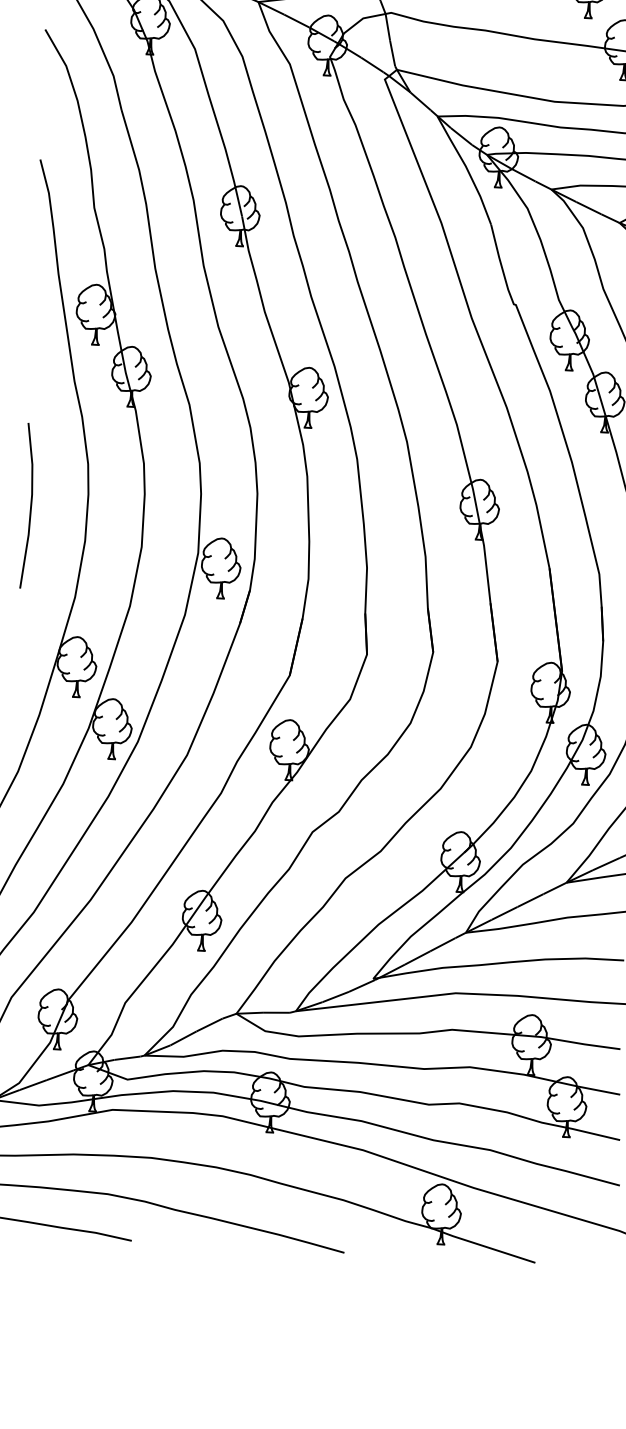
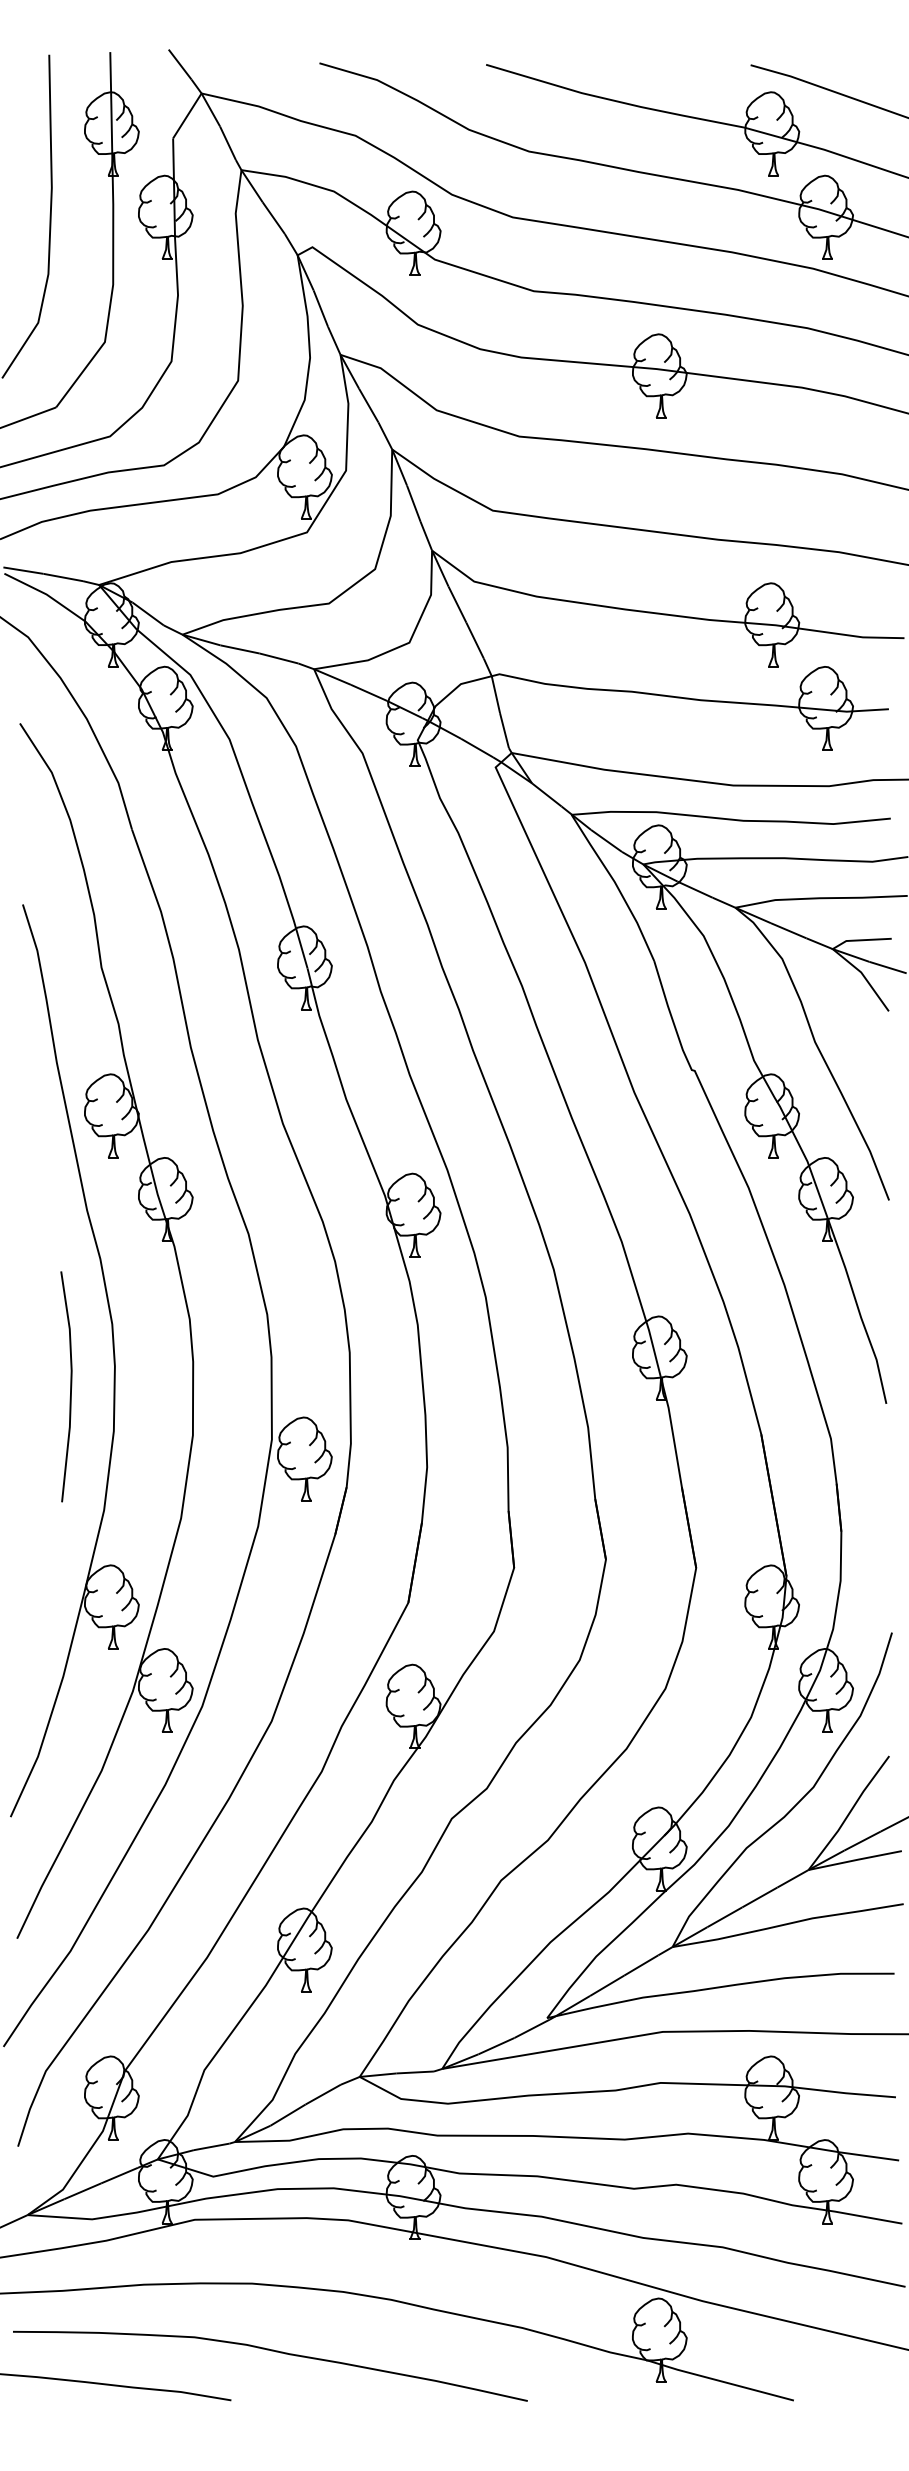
line: (30, 505) -> (70, 1386), moved

